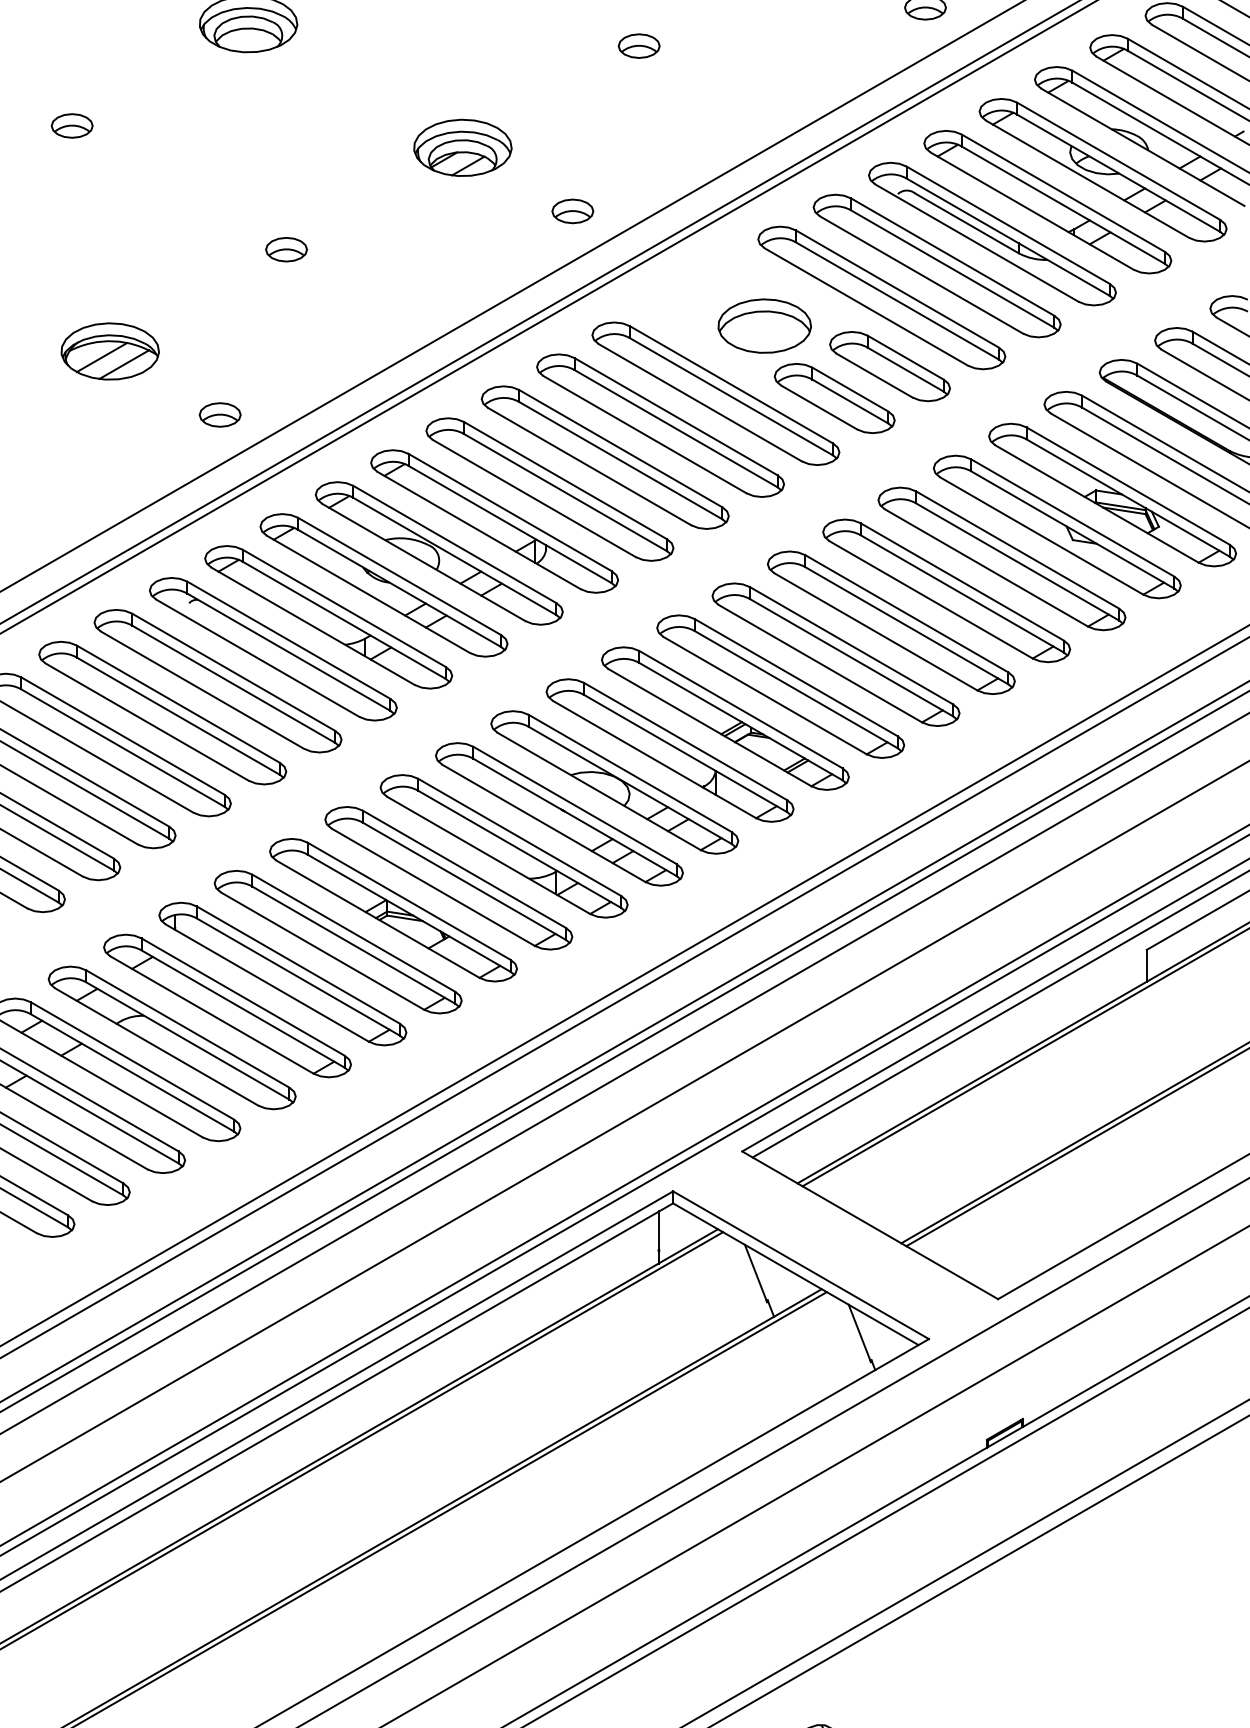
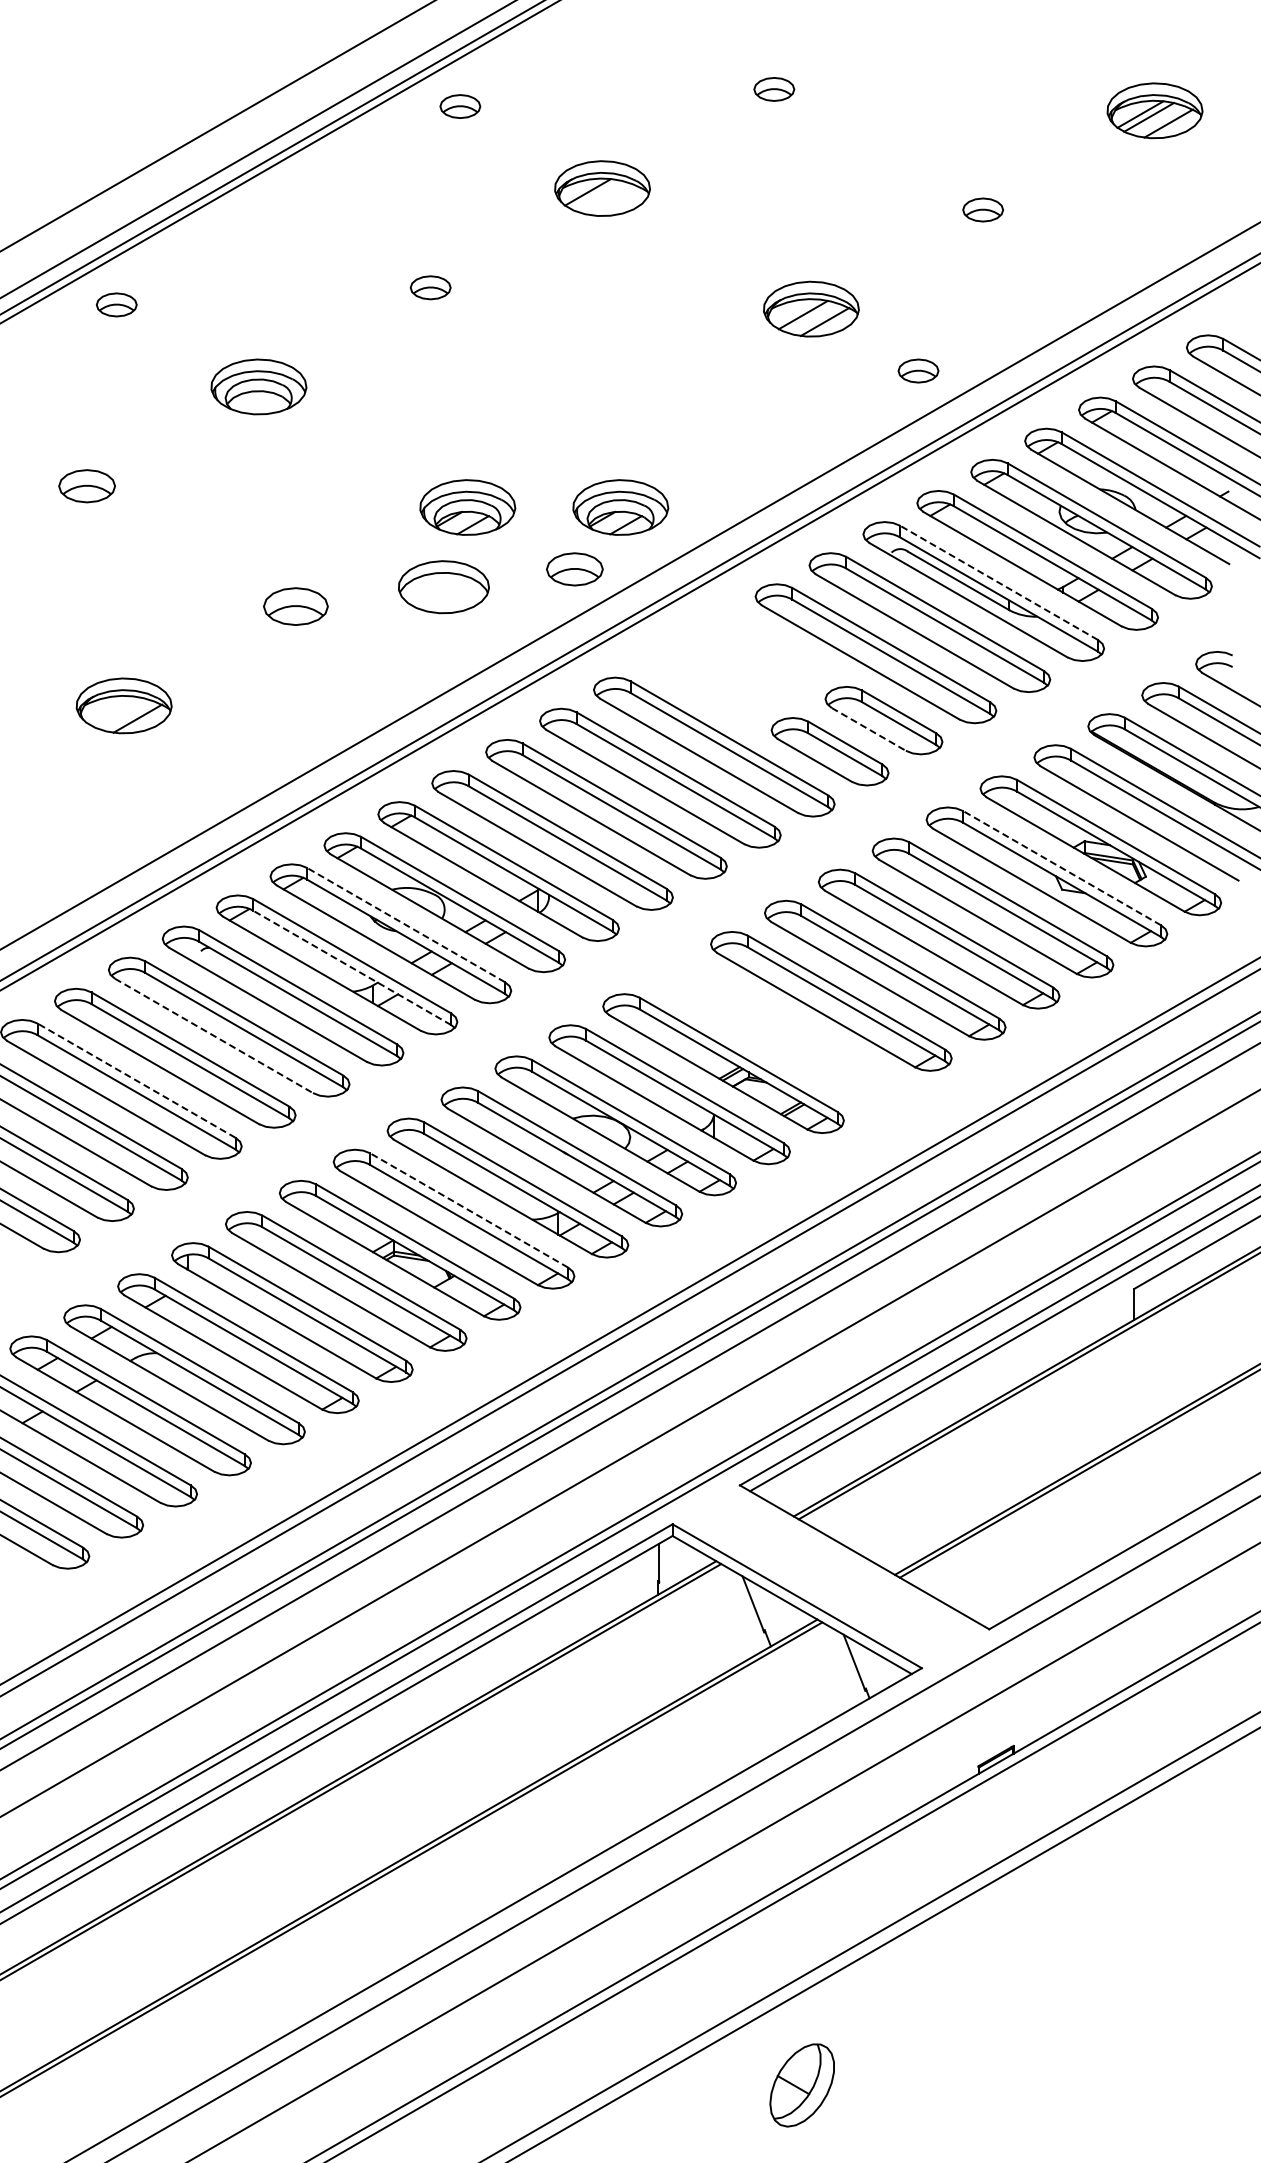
part: (639, 46) -> (639, 408), removed
part: (71, 125) -> (86, 485), size x1.4
part: (619, 147) -> (620, 507), added
part: (572, 211) -> (574, 569), size x1.4
line: (1007, 224) -> (998, 582), solid -> dashed
part: (286, 249) -> (295, 606), size x1.6
part: (764, 326) -> (443, 587), moved
line: (101, 357) -> (115, 711), removed
line: (874, 375) -> (868, 729), solid -> dashed
part: (220, 414) -> (231, 767), removed
line: (1072, 517) -> (1061, 867), solid -> dashed
line: (398, 575) -> (405, 924), solid -> dashed
line: (343, 619) -> (351, 967), solid -> dashed
part: (780, 686) -> (777, 1032), removed
line: (202, 690) -> (214, 1036), solid -> dashed
line: (122, 735) -> (136, 1080), solid -> dashed
line: (463, 869) -> (468, 1210), solid -> dashed

